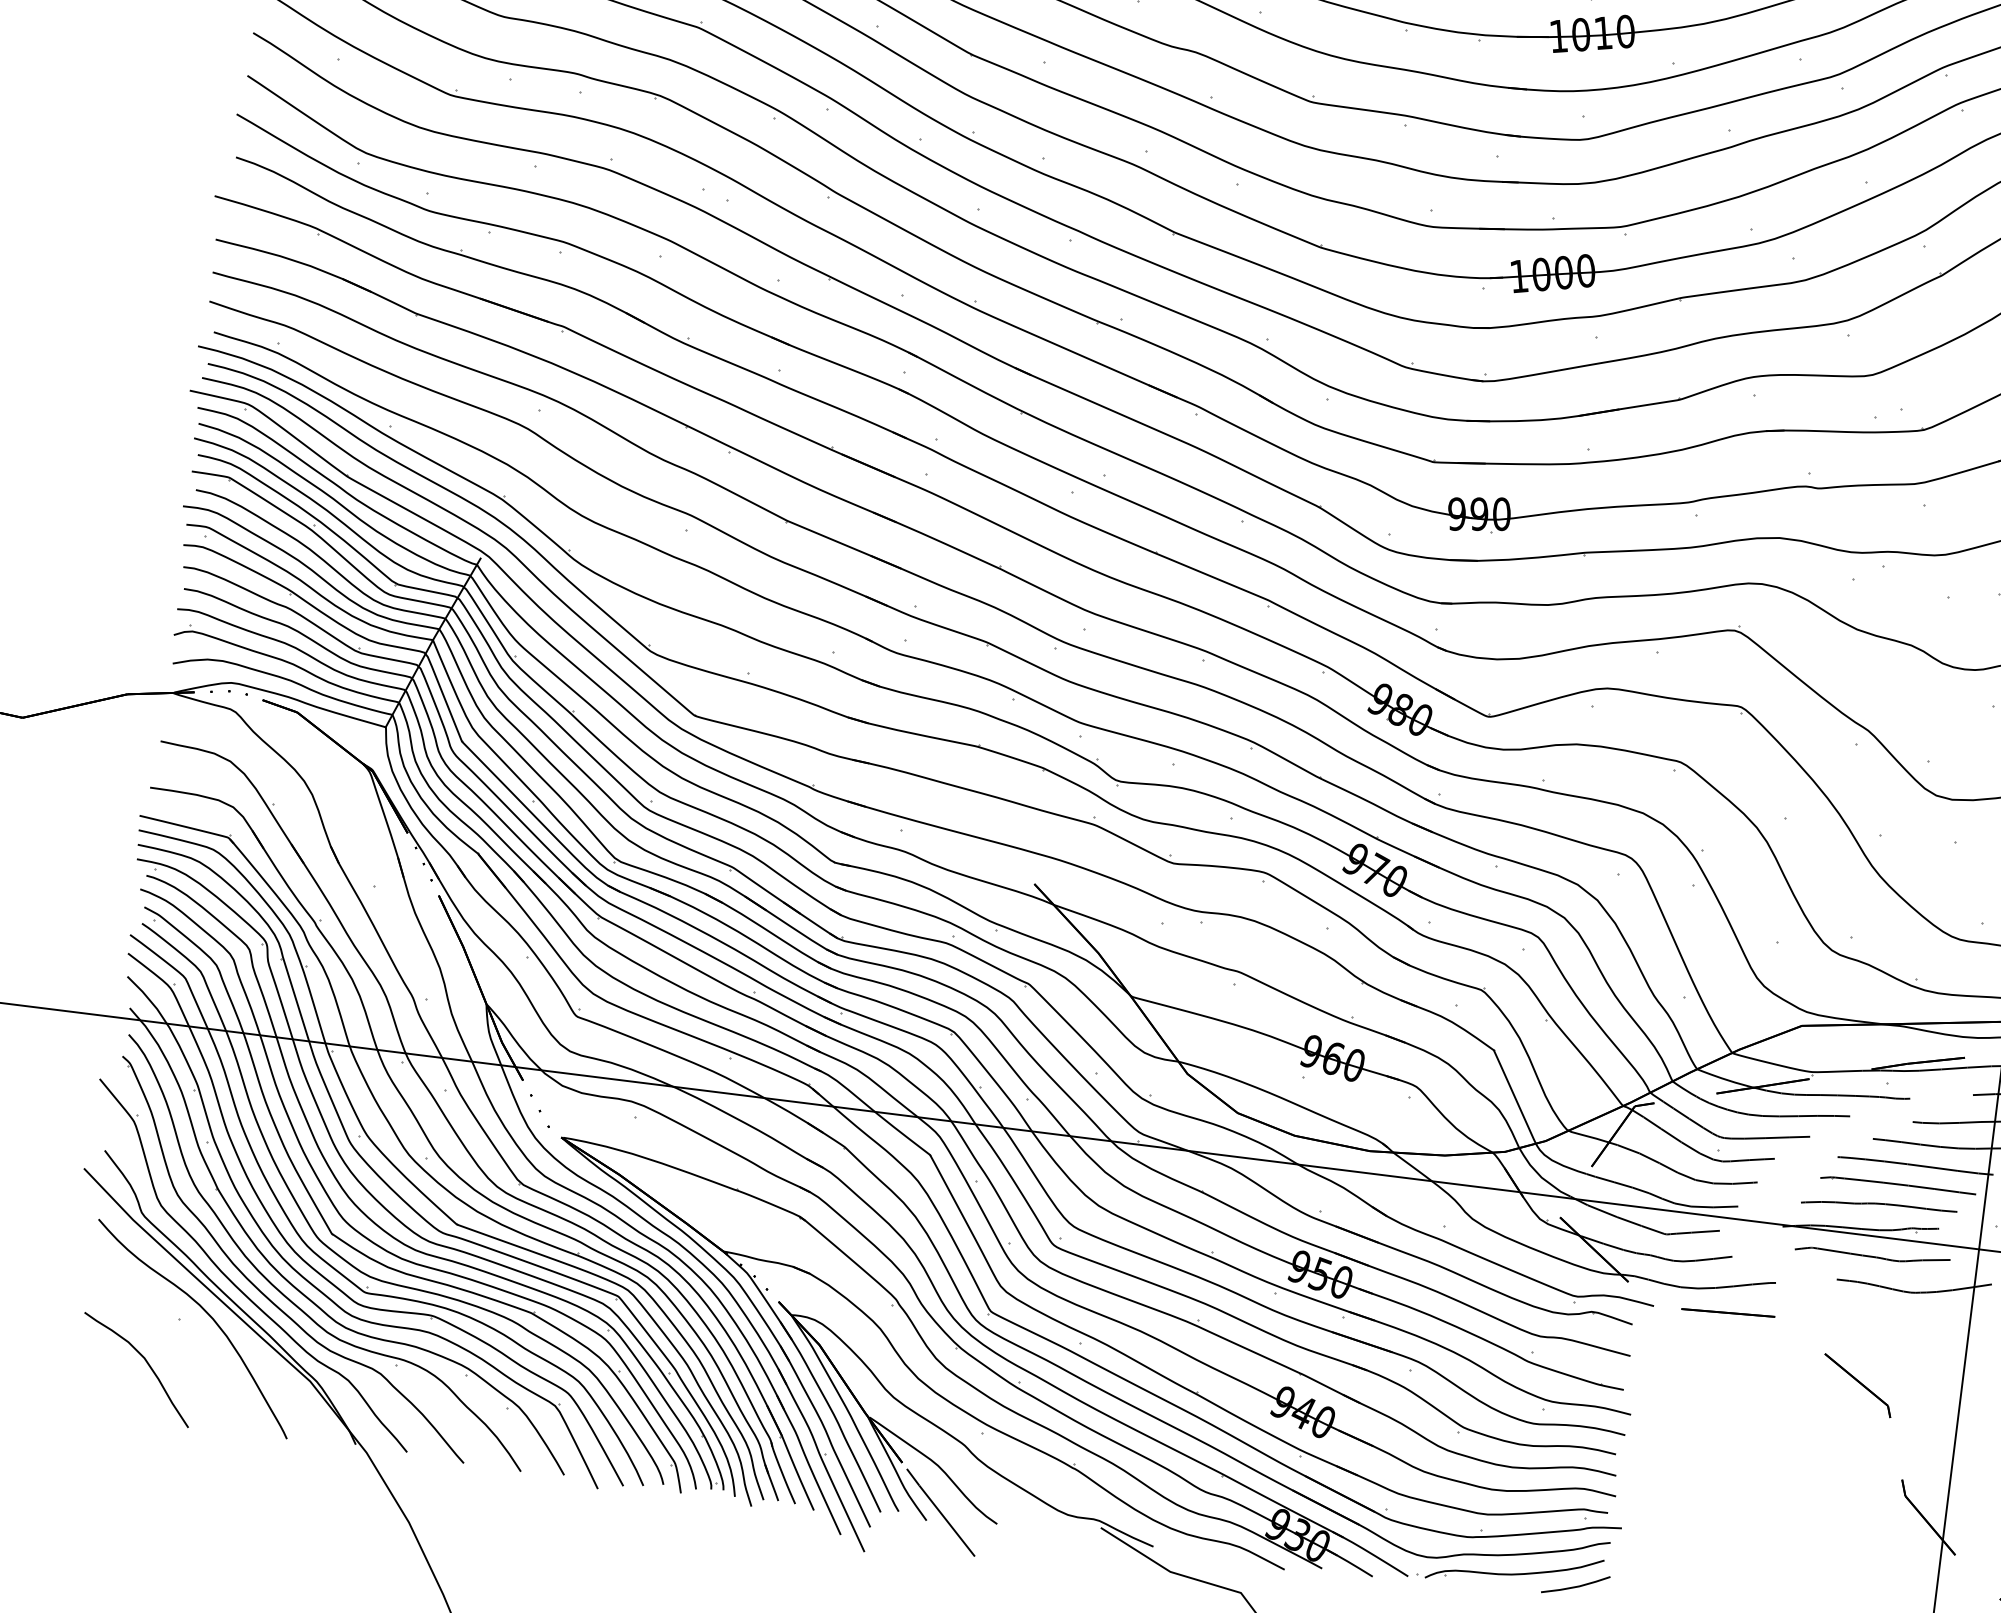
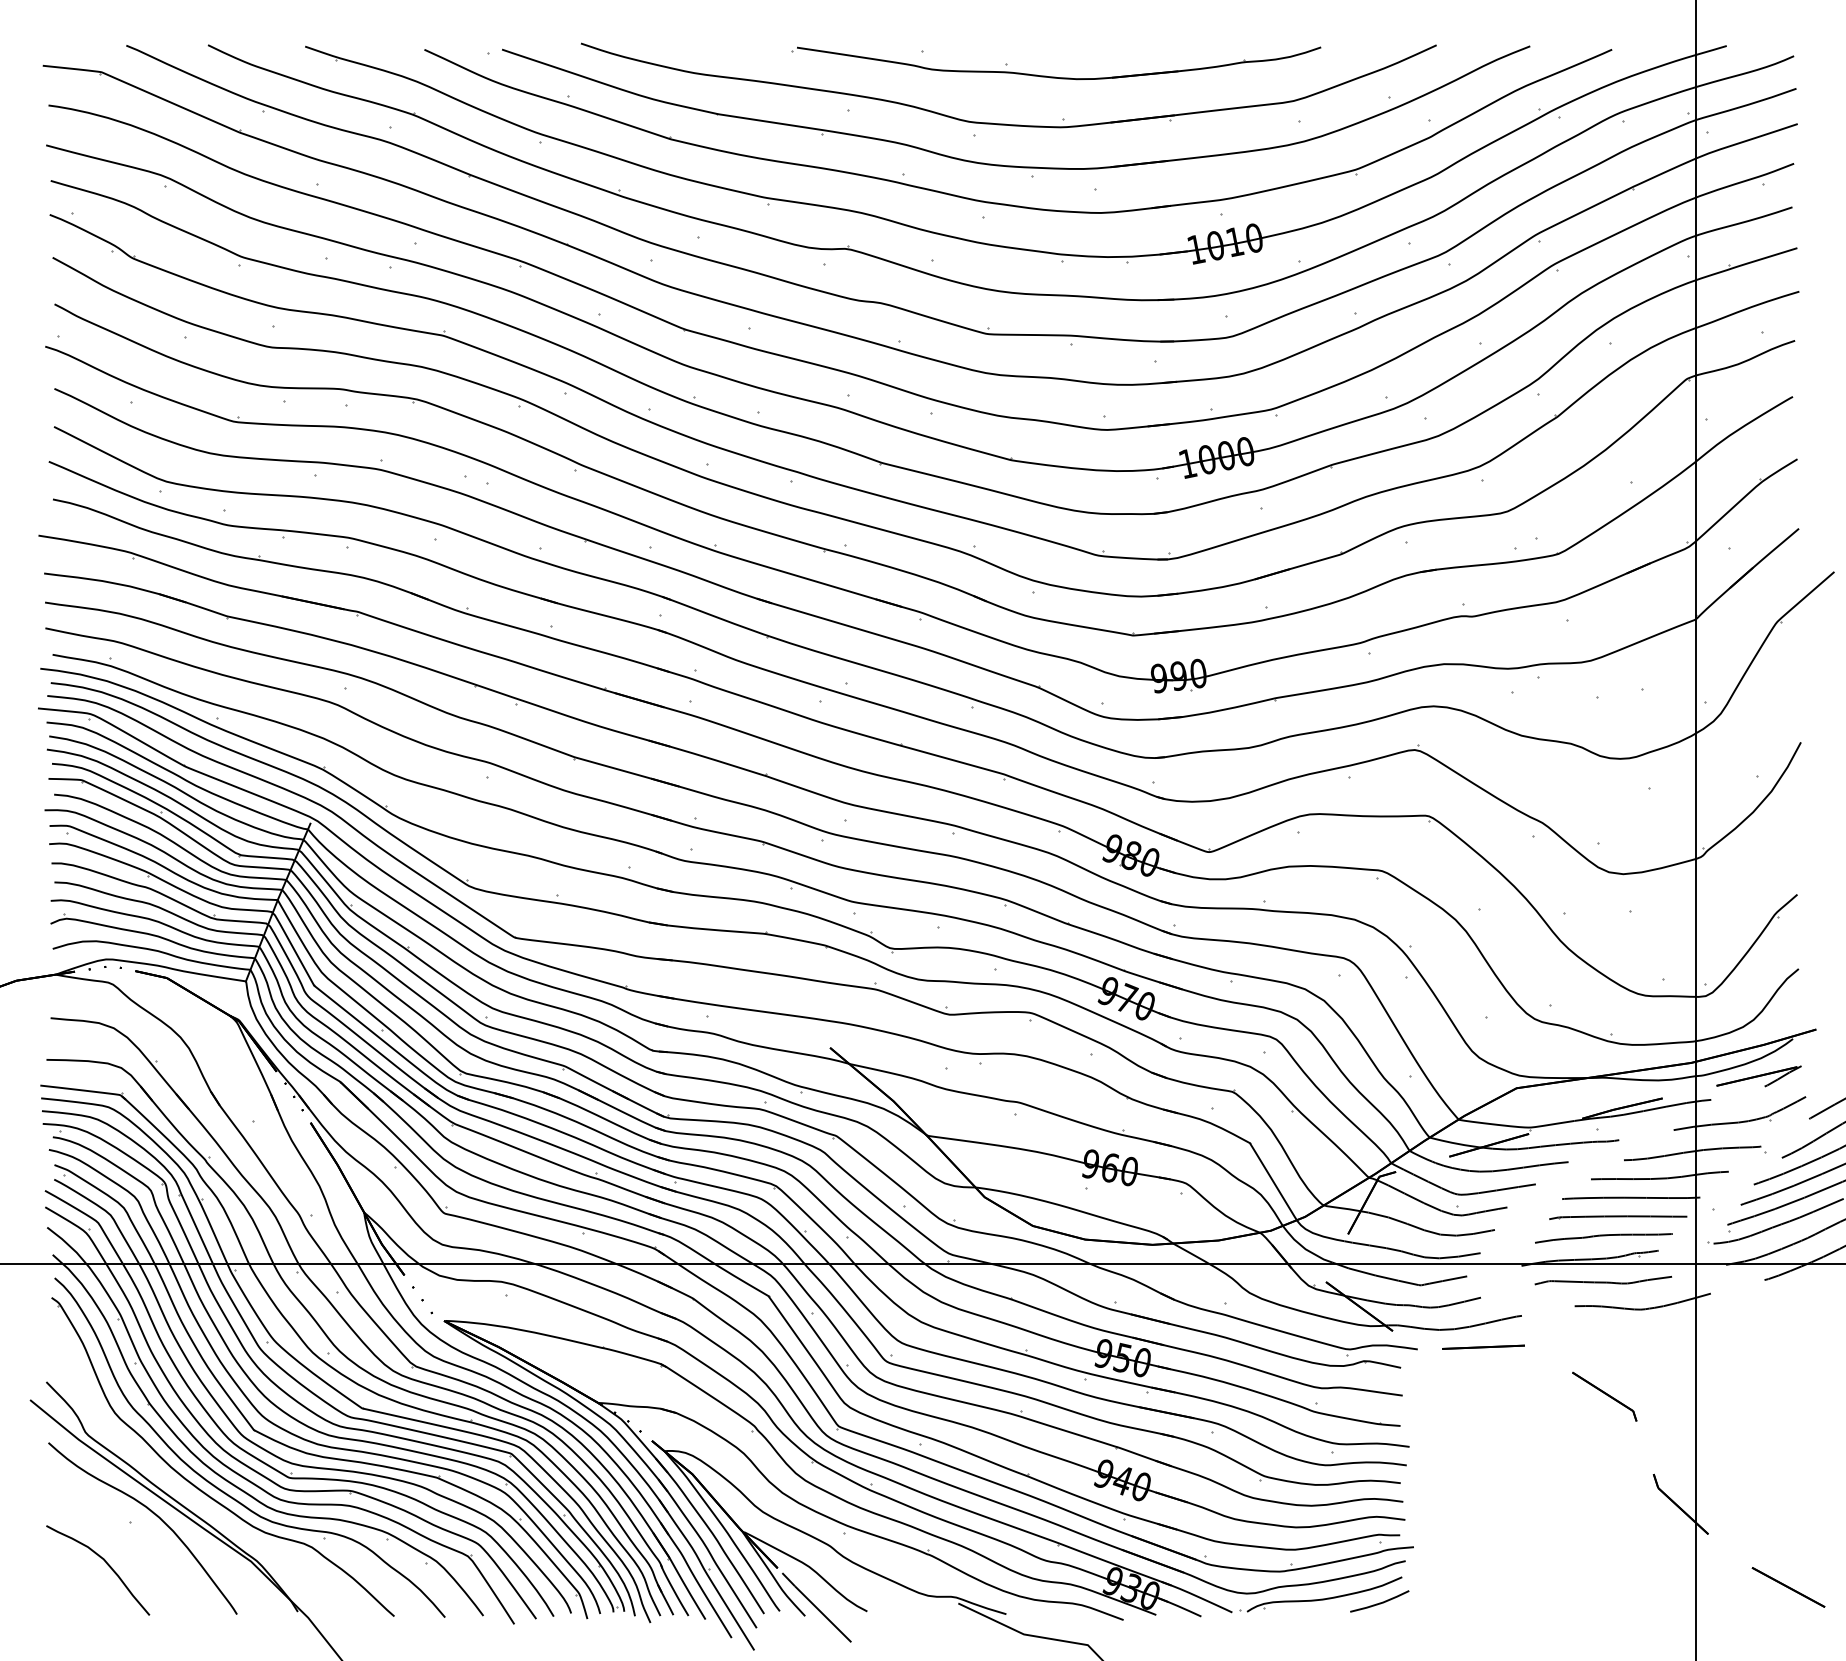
part: (236, 1285) -> (176, 1485), removed

